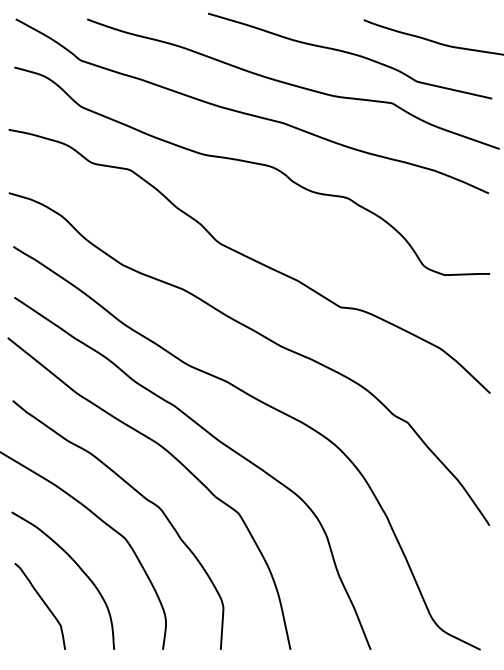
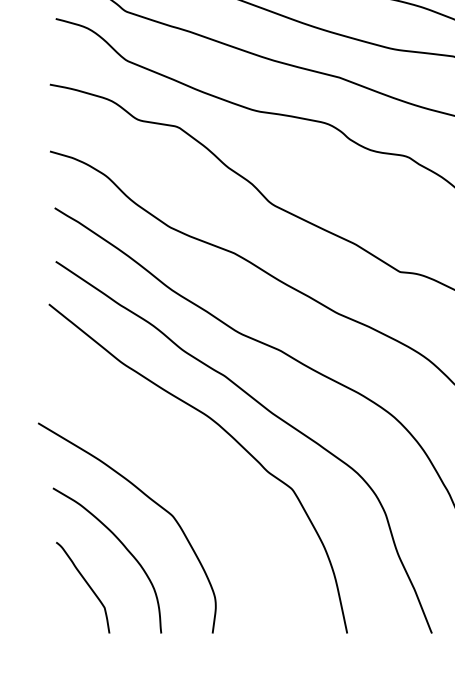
curve: (142, 497) -> (191, 472), removed

